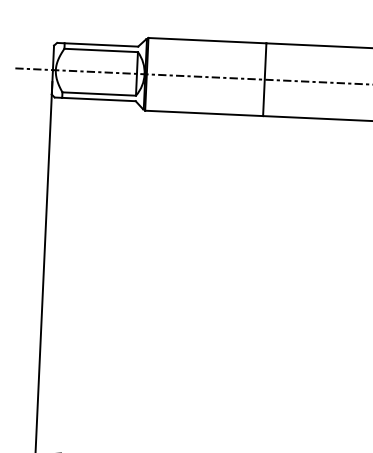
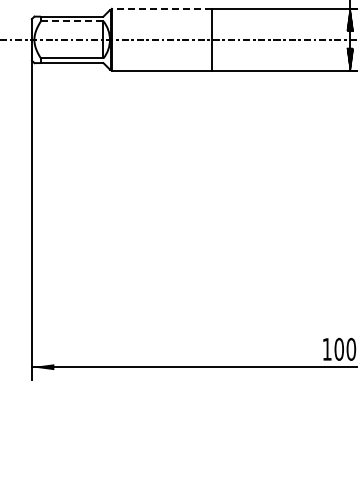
line: (206, 40) -> (161, 8), solid -> dashed
line: (100, 50) -> (71, 21), solid -> dashed

